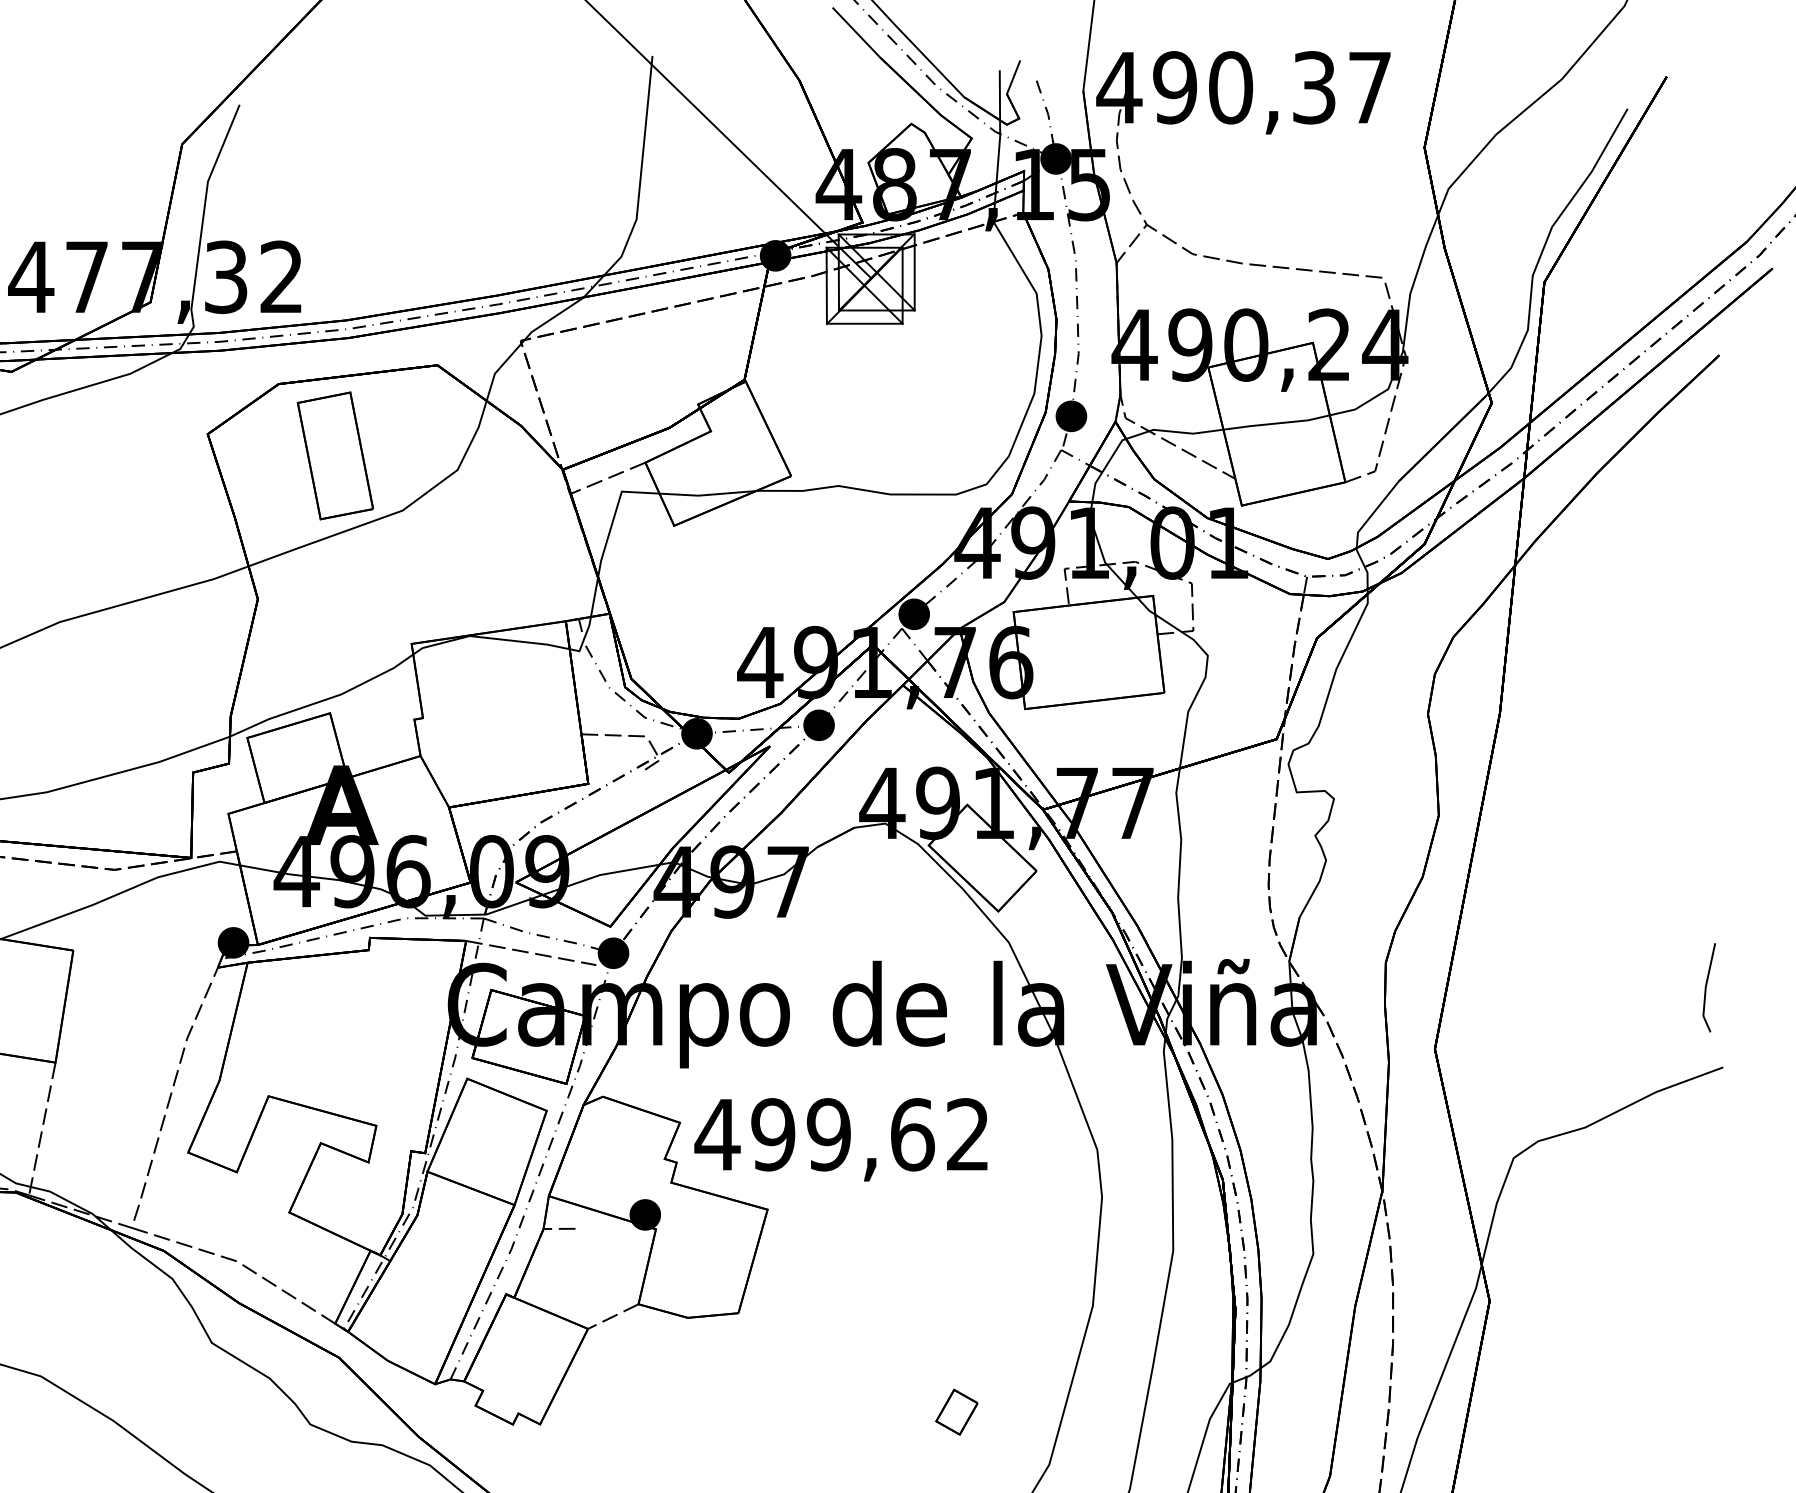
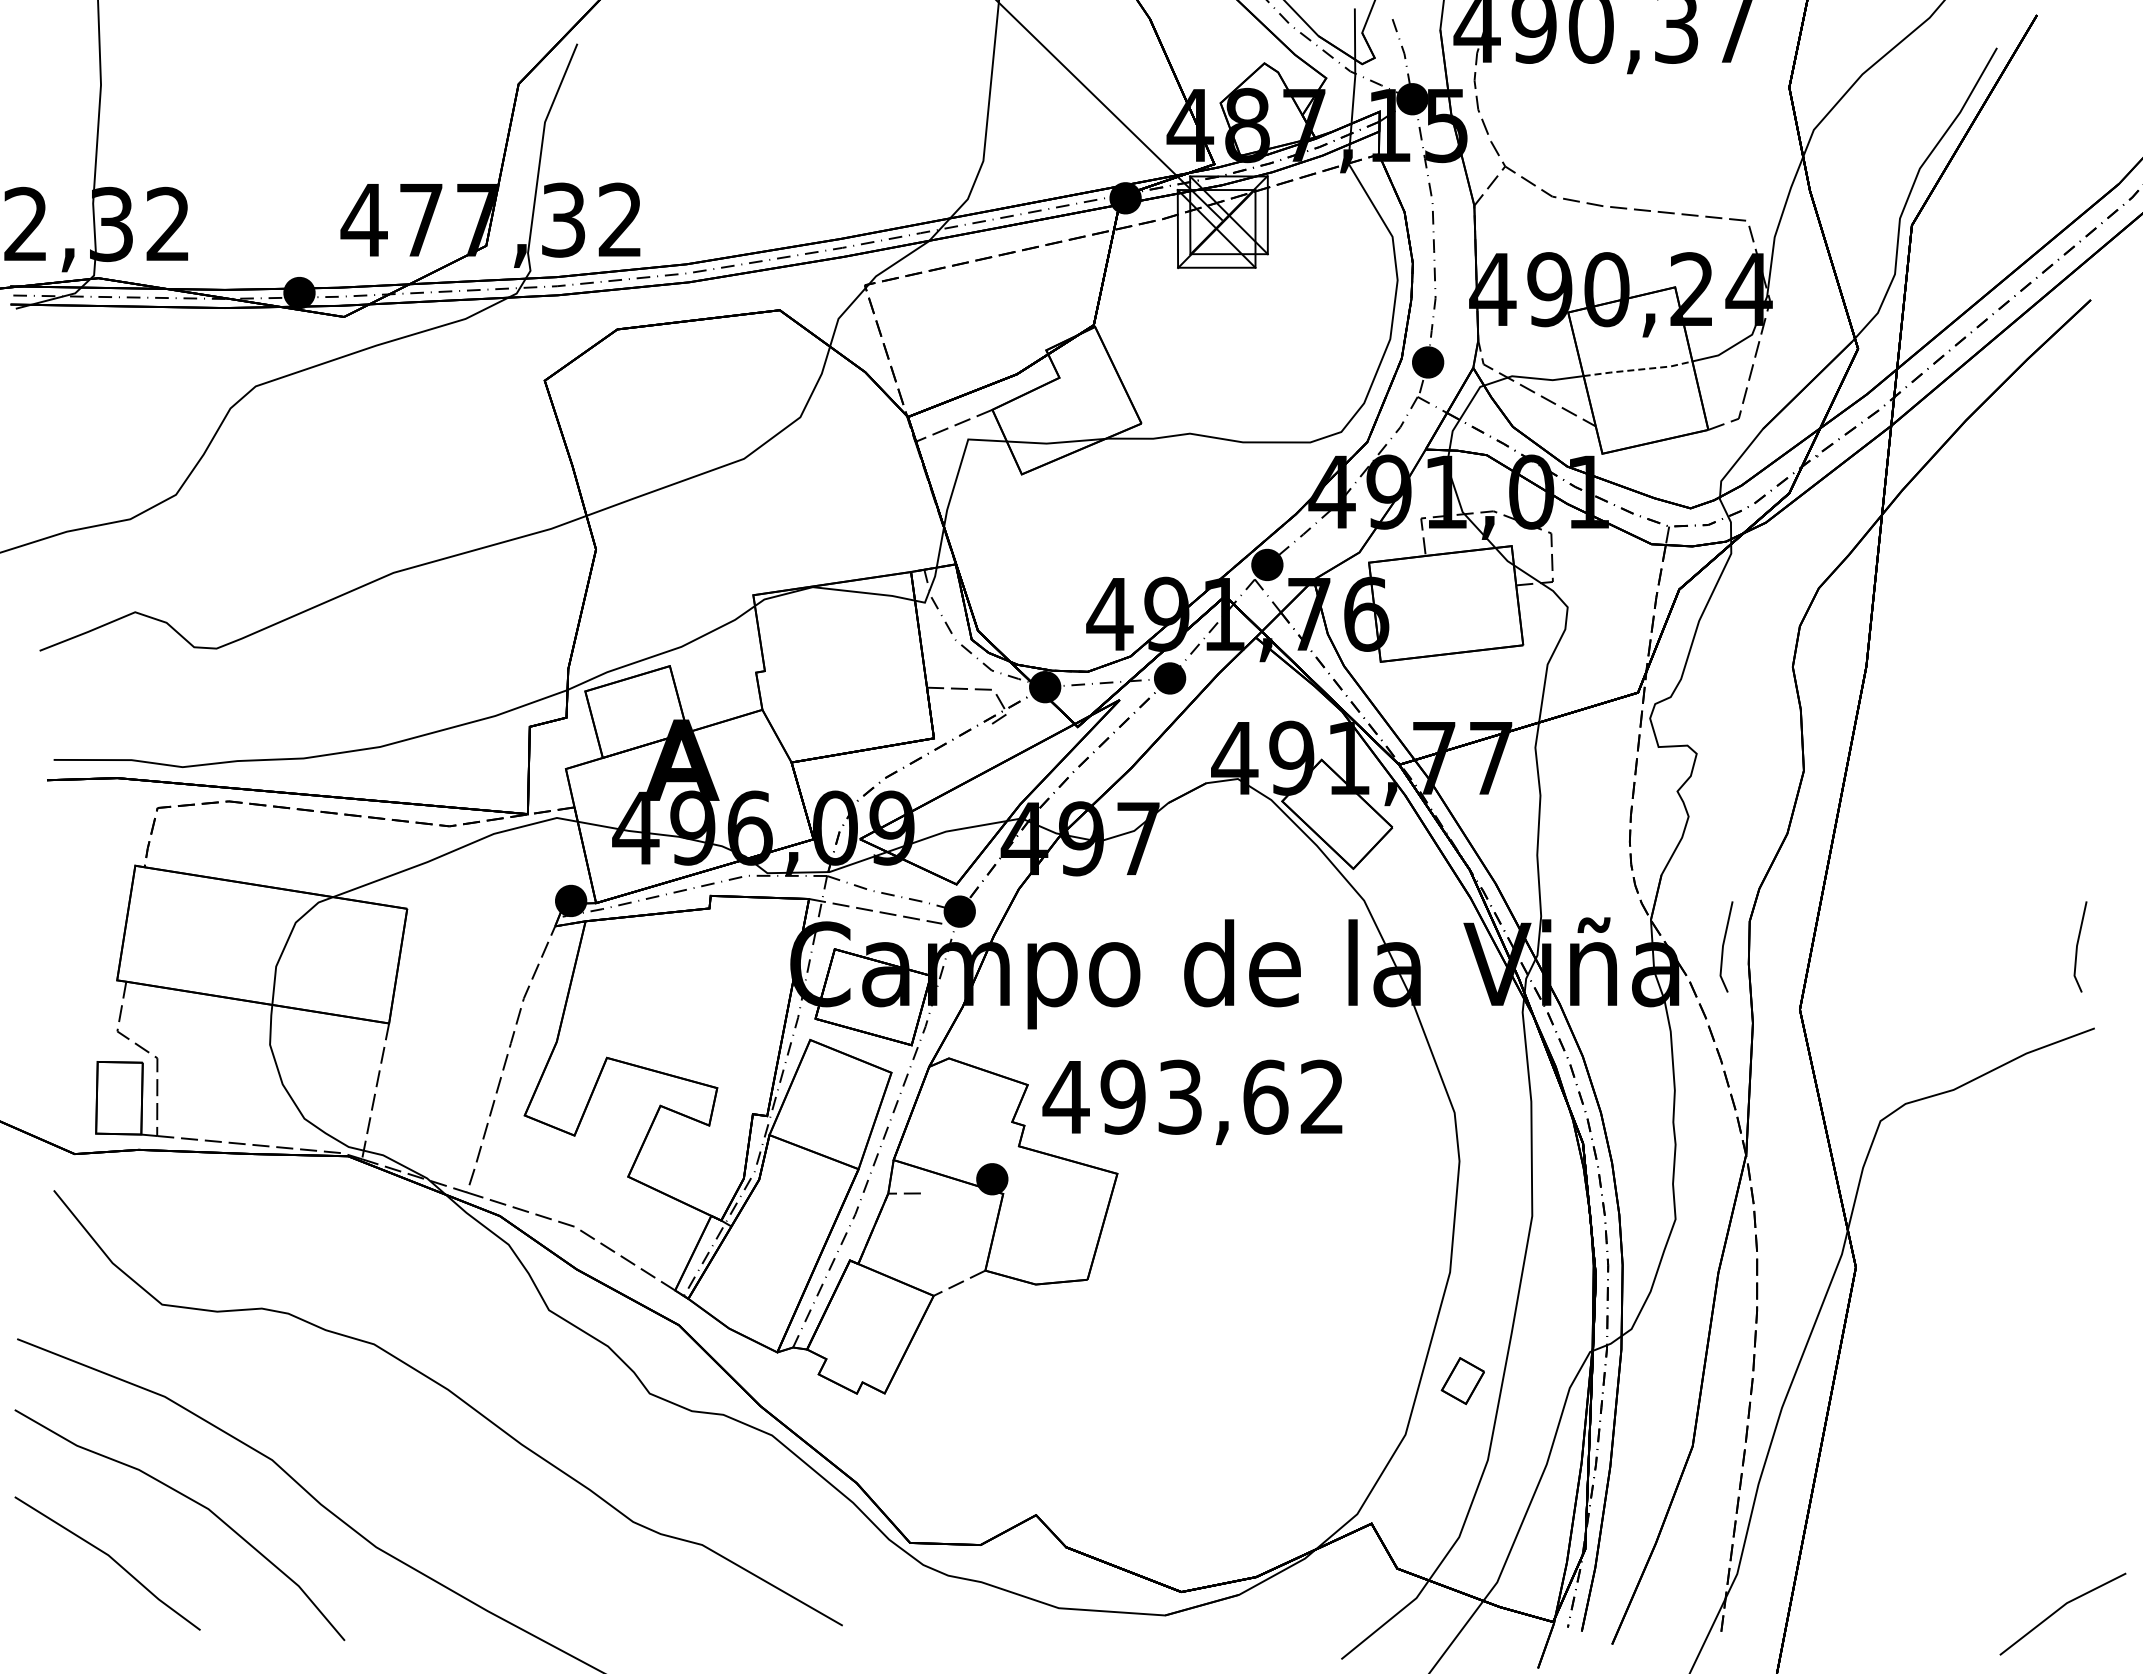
line: (1277, 423) -> (1638, 369), solid -> dashed
part: (334, 455) -> (674, 402), removed
line: (1361, 985) -> (1724, 944), added
text: (828, 1134) -> (1179, 1096), 499,62 -> 493,62
part: (956, 1412) -> (1462, 1381), moved

